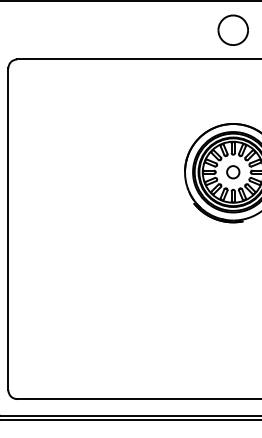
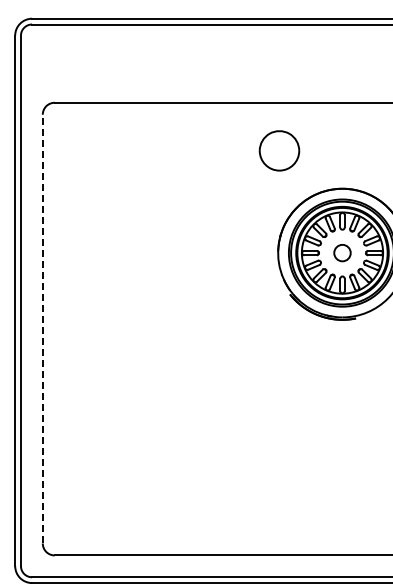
part: (233, 29) -> (279, 150), moved
line: (8, 228) -> (42, 328), solid -> dashed

